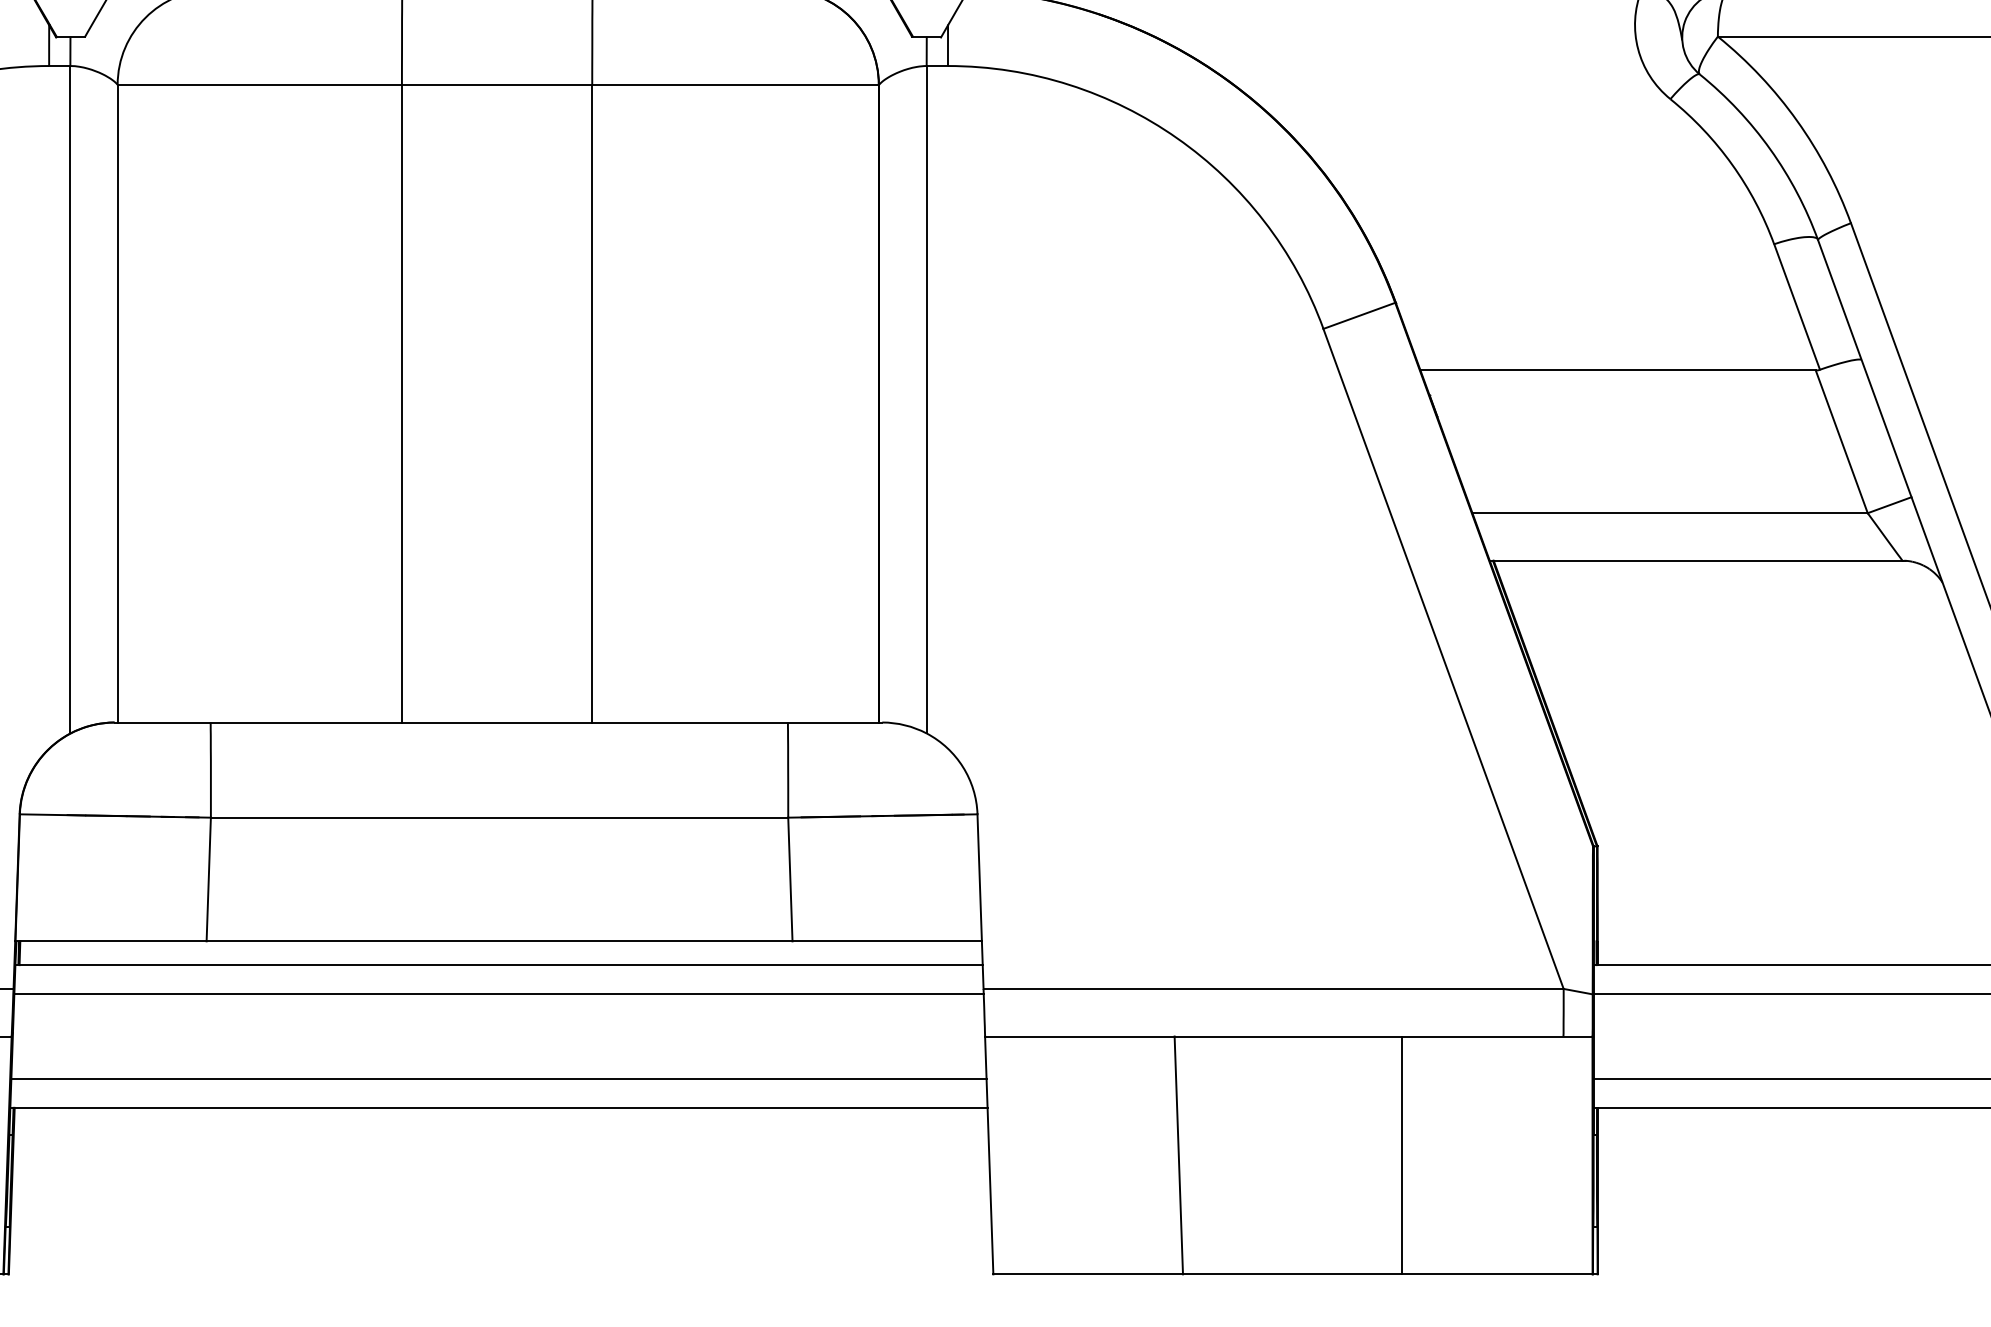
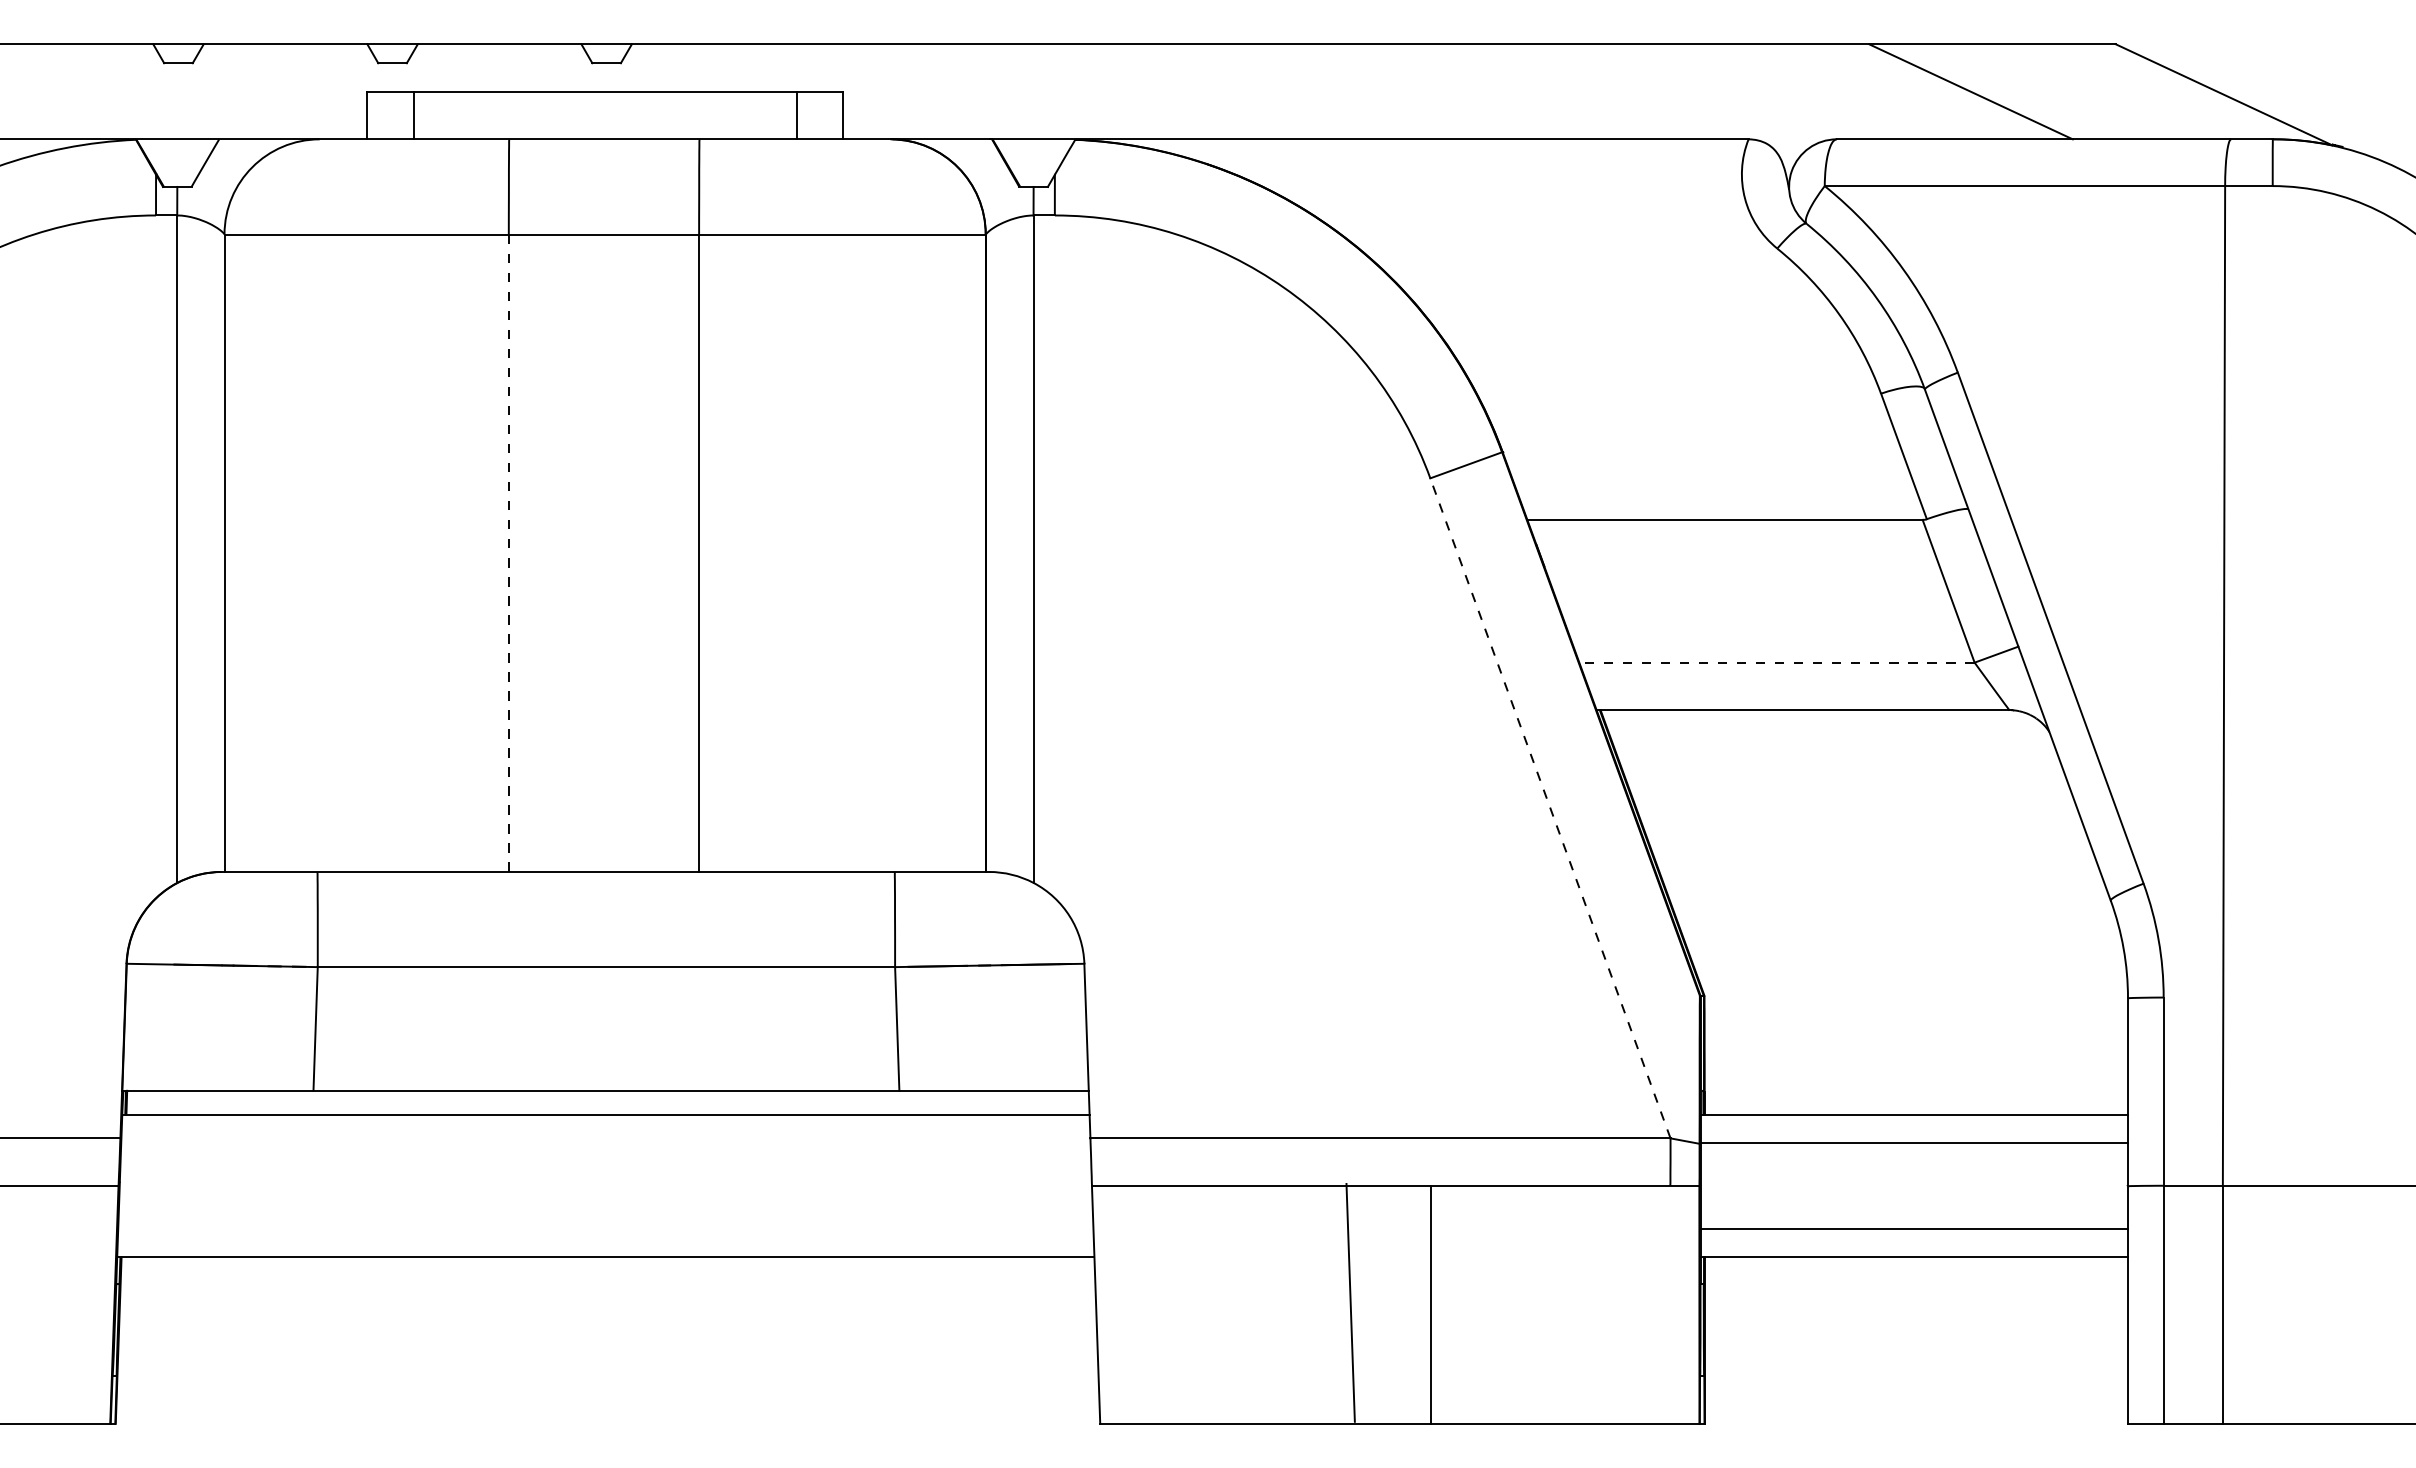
line: (401, 404) -> (508, 553), solid -> dashed
line: (1670, 513) -> (1777, 662), solid -> dashed
line: (1443, 658) -> (1550, 807), solid -> dashed
line: (498, 994) -> (605, 1143), removed
line: (498, 1079) -> (605, 1228), removed
line: (1178, 1155) -> (1350, 1302), moved
line: (1401, 1155) -> (1431, 1304), moved

